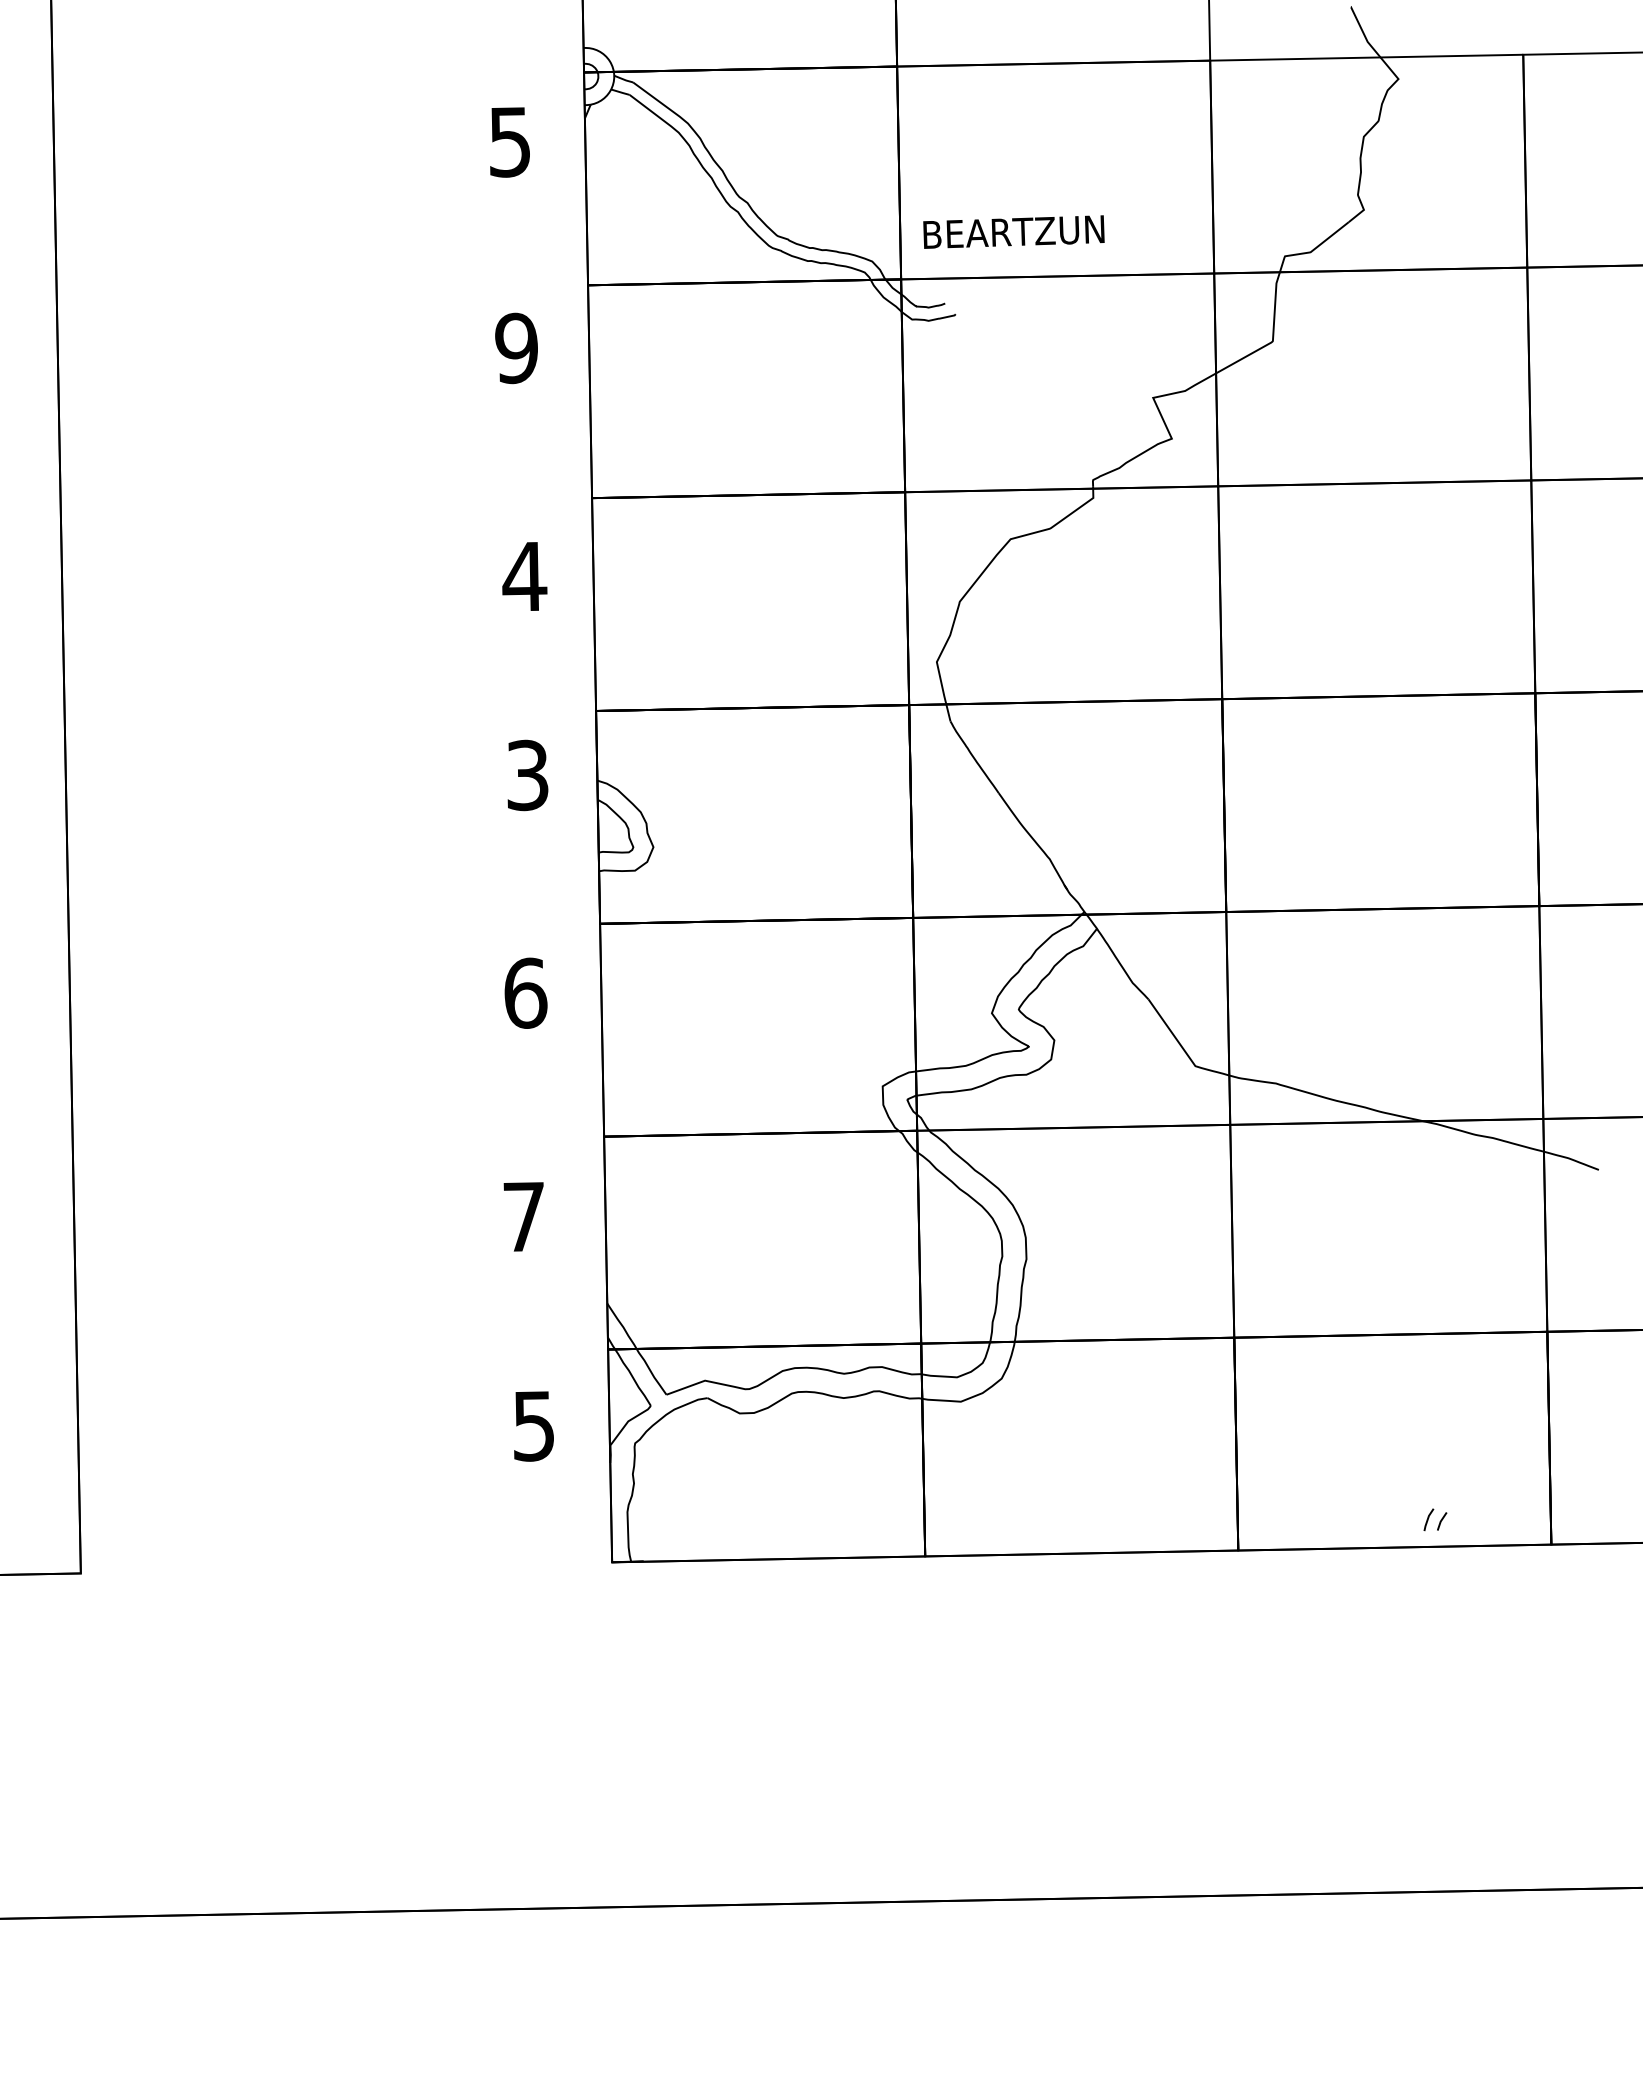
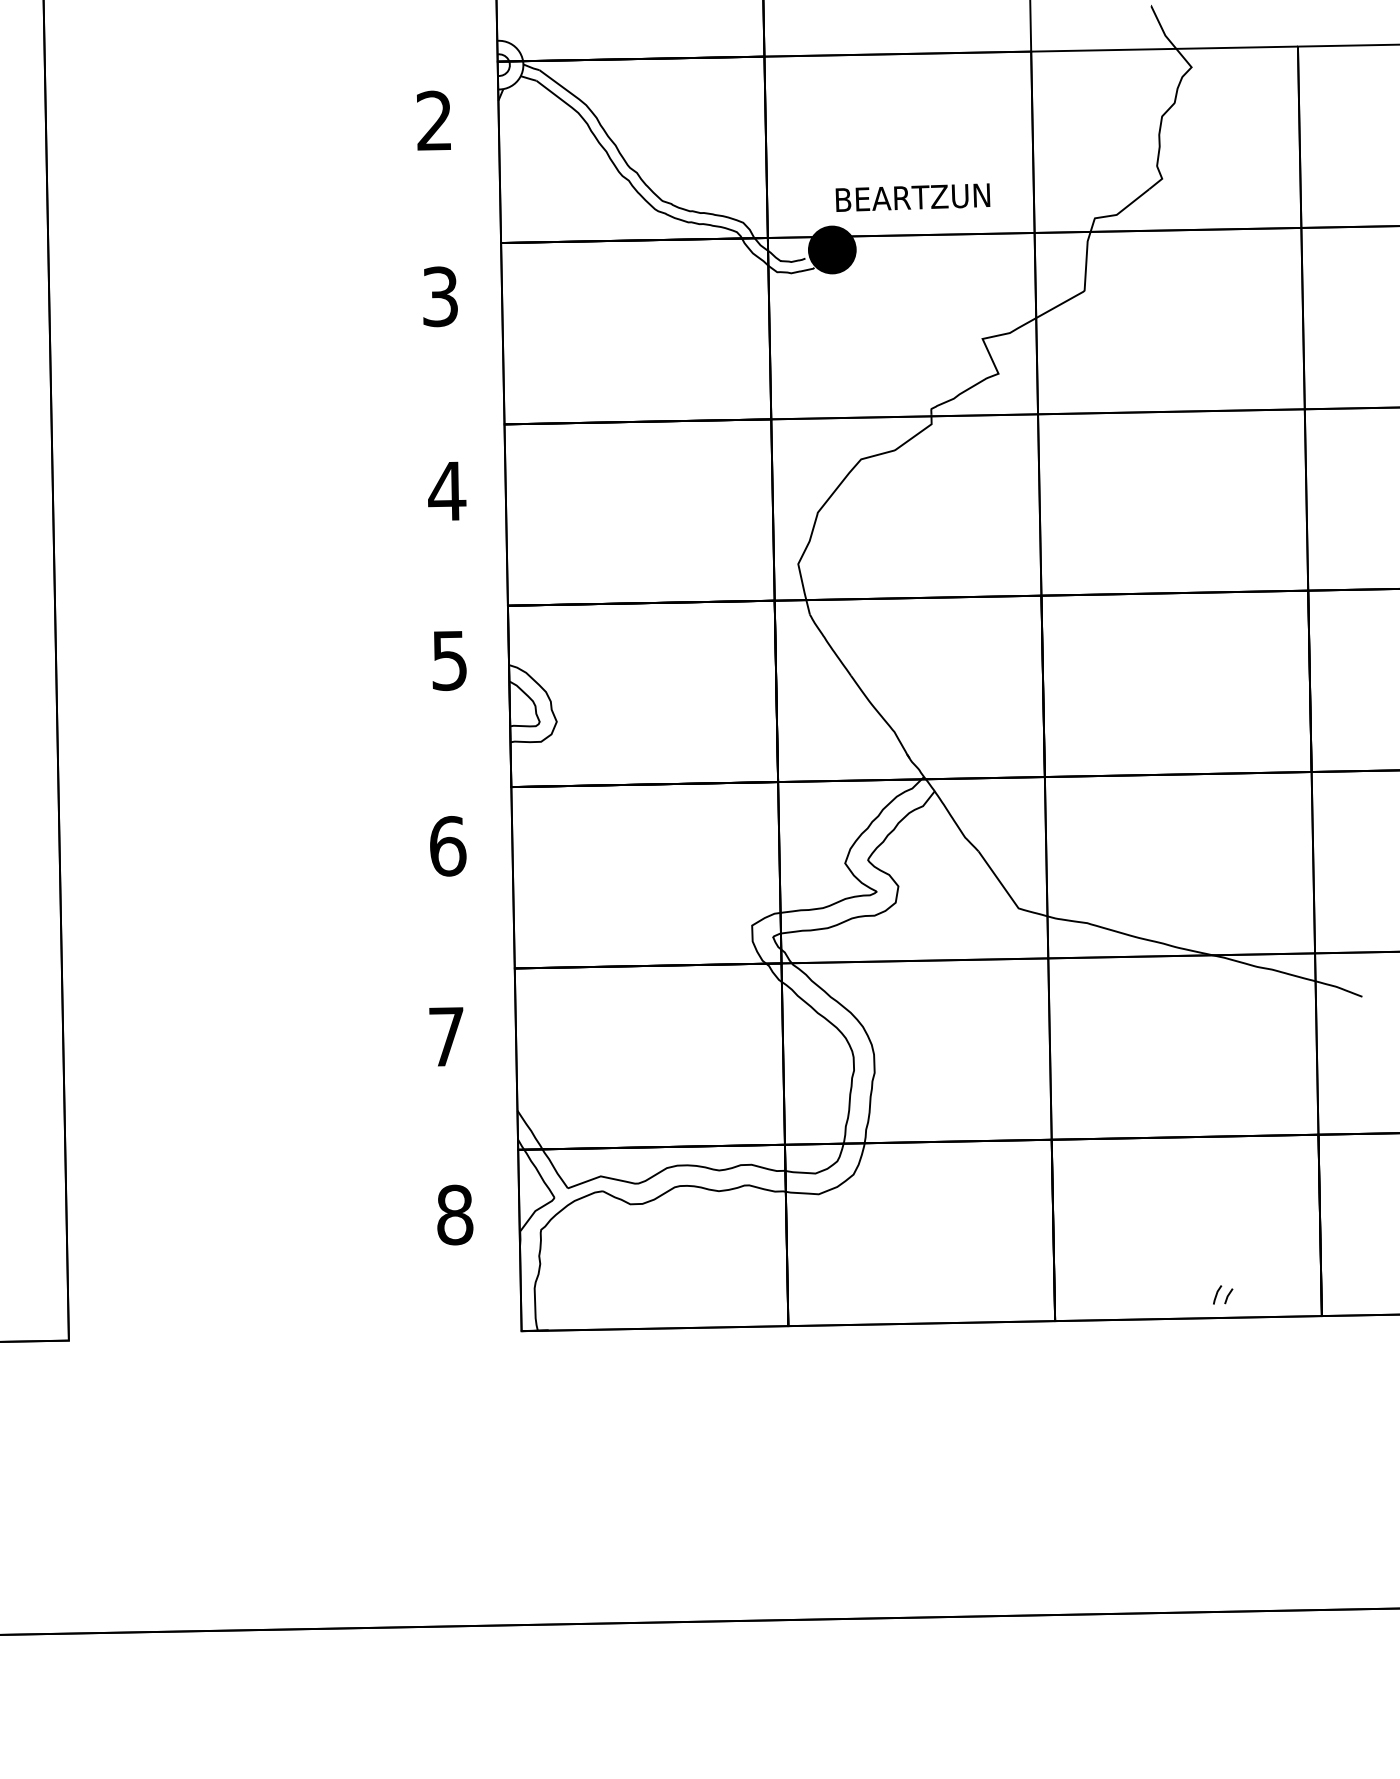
text: (509, 141) -> (434, 120), 5 -> 2
text: (1013, 231) -> (912, 197), moved
fill: (975, 292) -> (831, 249), added
text: (515, 348) -> (439, 296), 9 -> 3
text: (528, 775) -> (450, 660), 3 -> 5
text: (534, 1425) -> (455, 1214), 5 -> 8

